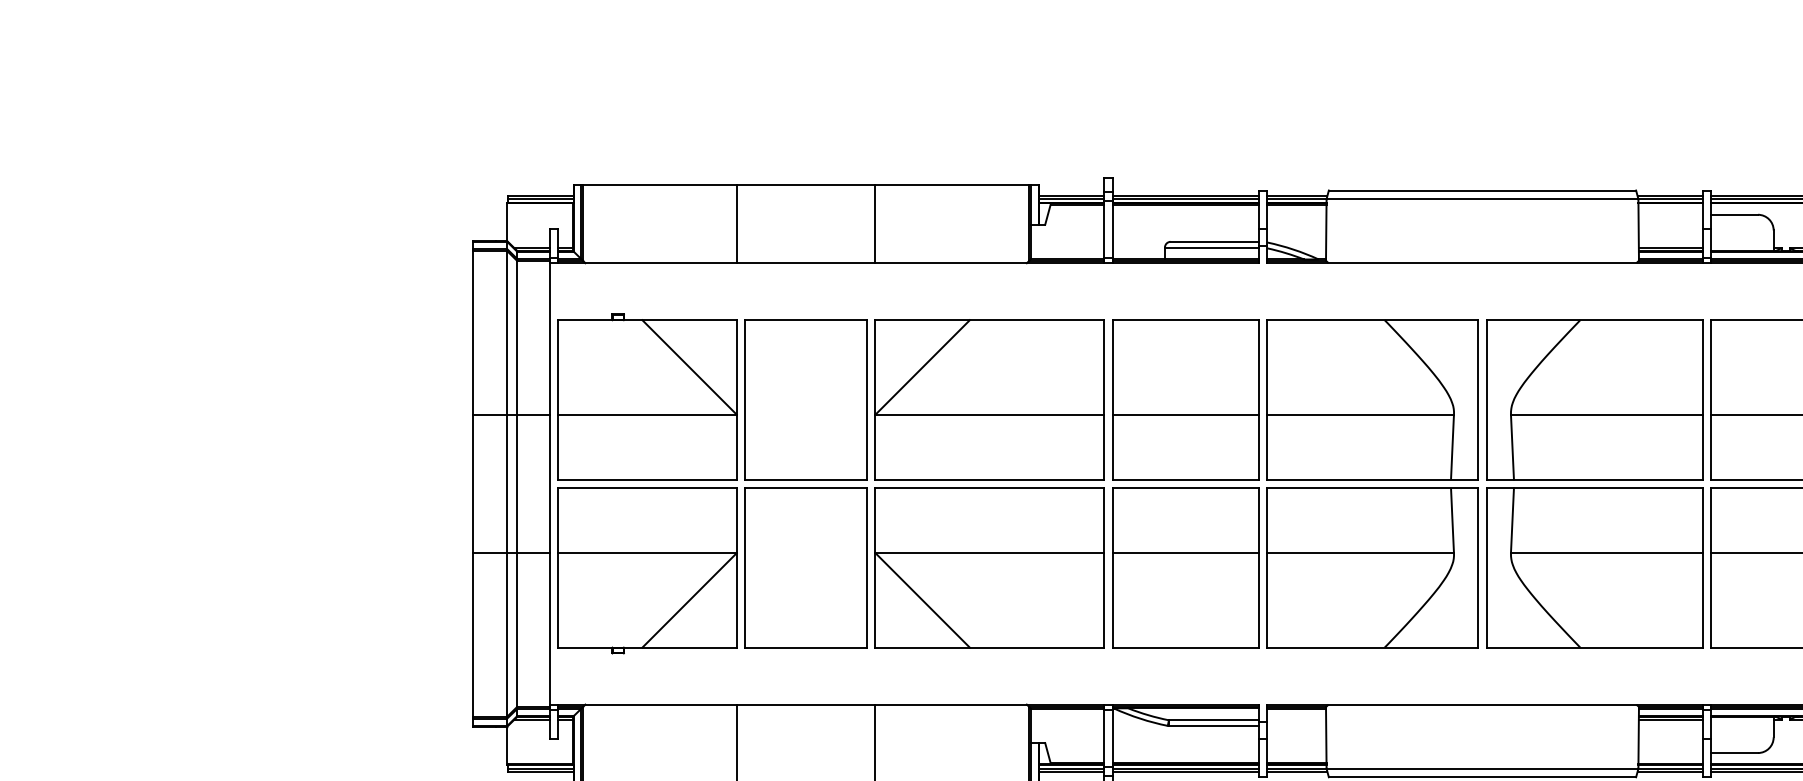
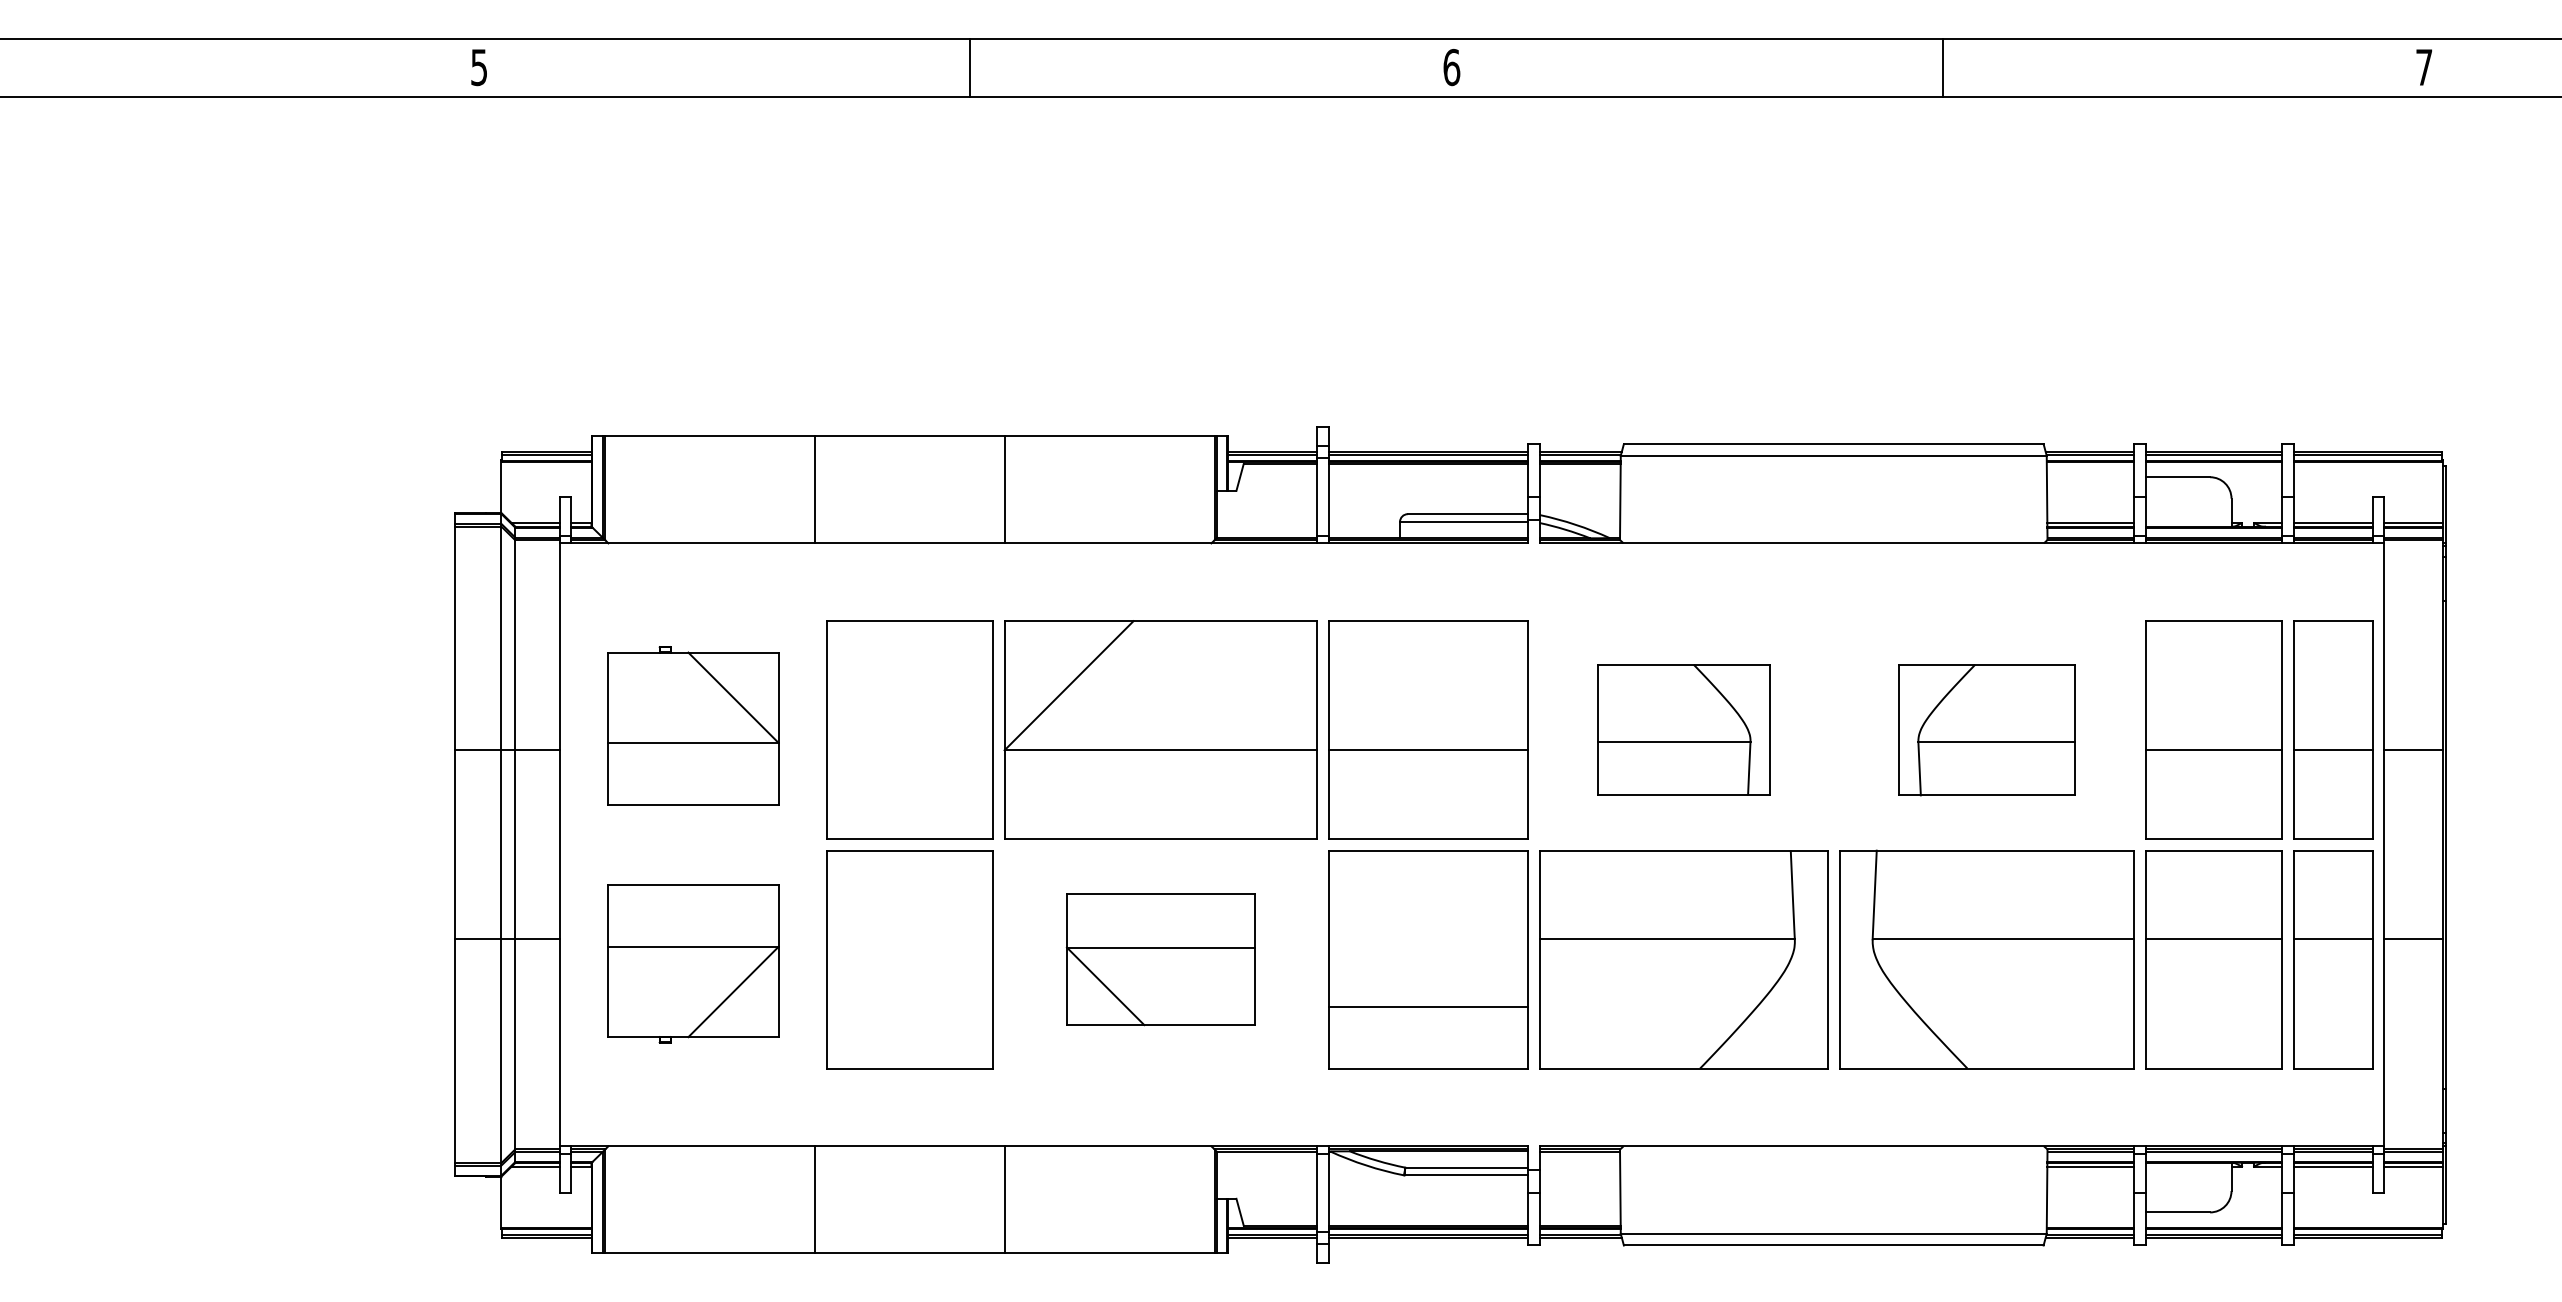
part: (647, 396) -> (693, 725), size x0.7
part: (1372, 399) -> (1683, 729), size x0.6
part: (1594, 399) -> (1986, 729), size x0.6
line: (1185, 553) -> (1428, 1007), moved
part: (989, 567) -> (1160, 959), size x0.6
part: (647, 570) -> (693, 963), size x0.7

